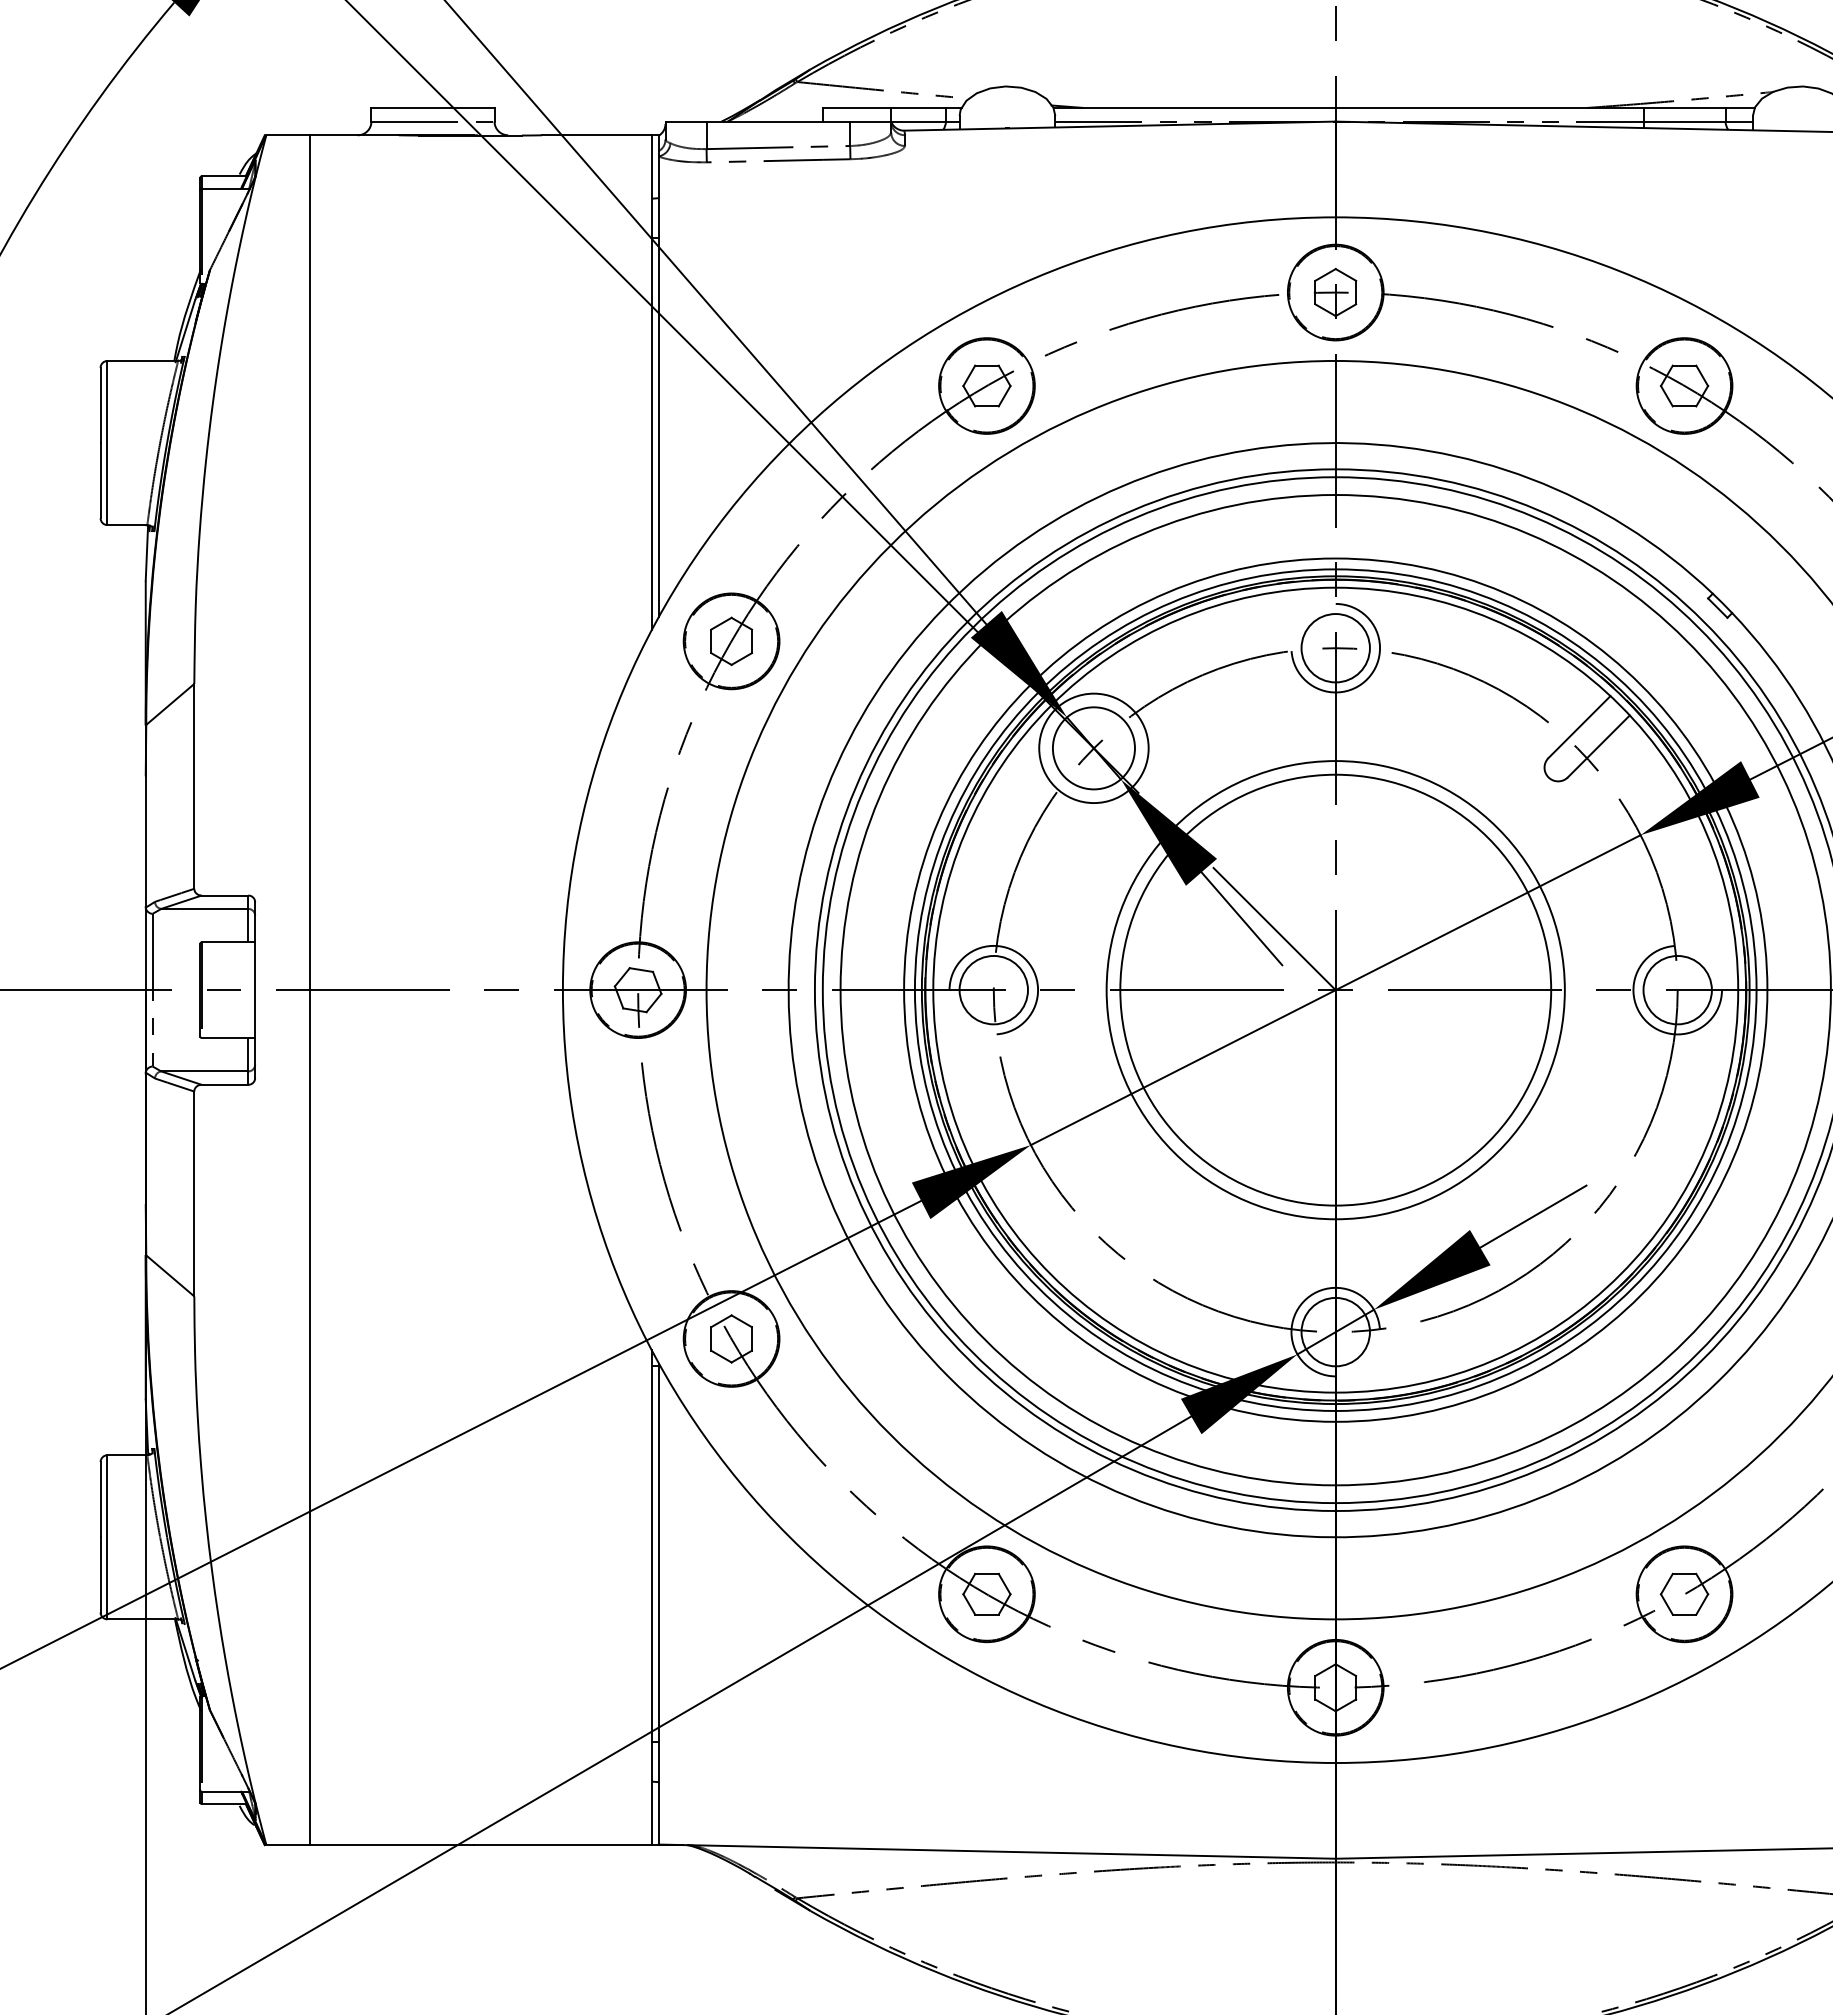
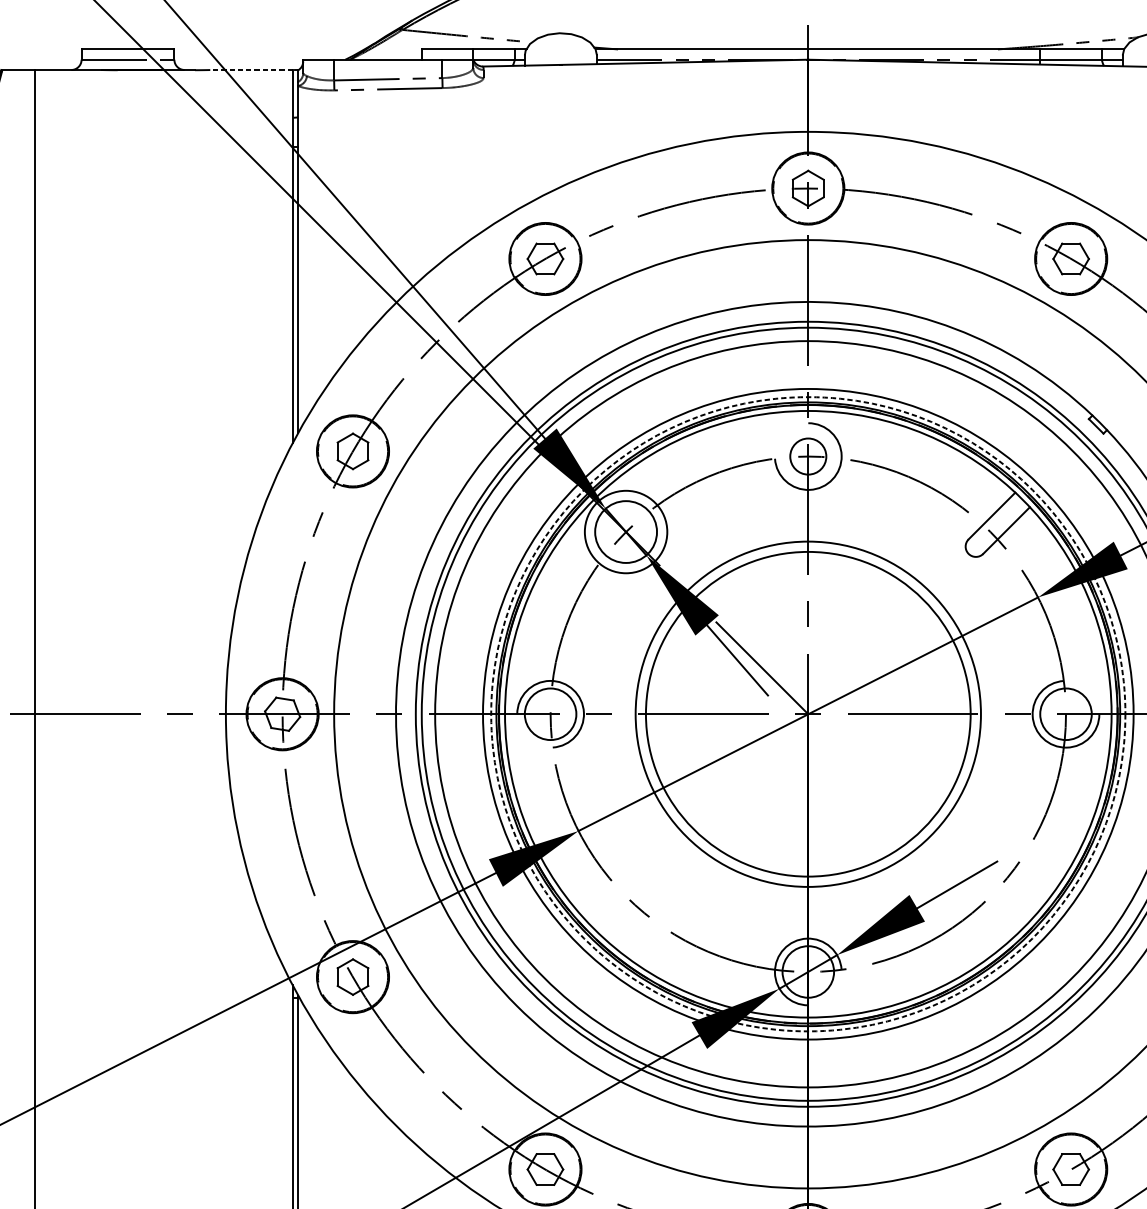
line: (597, 135) -> (251, 70), solid -> dashed
circle: (1335, 648) -> (808, 456), size x0.7
circle: (1335, 989) -> (808, 713), solid -> dashed

